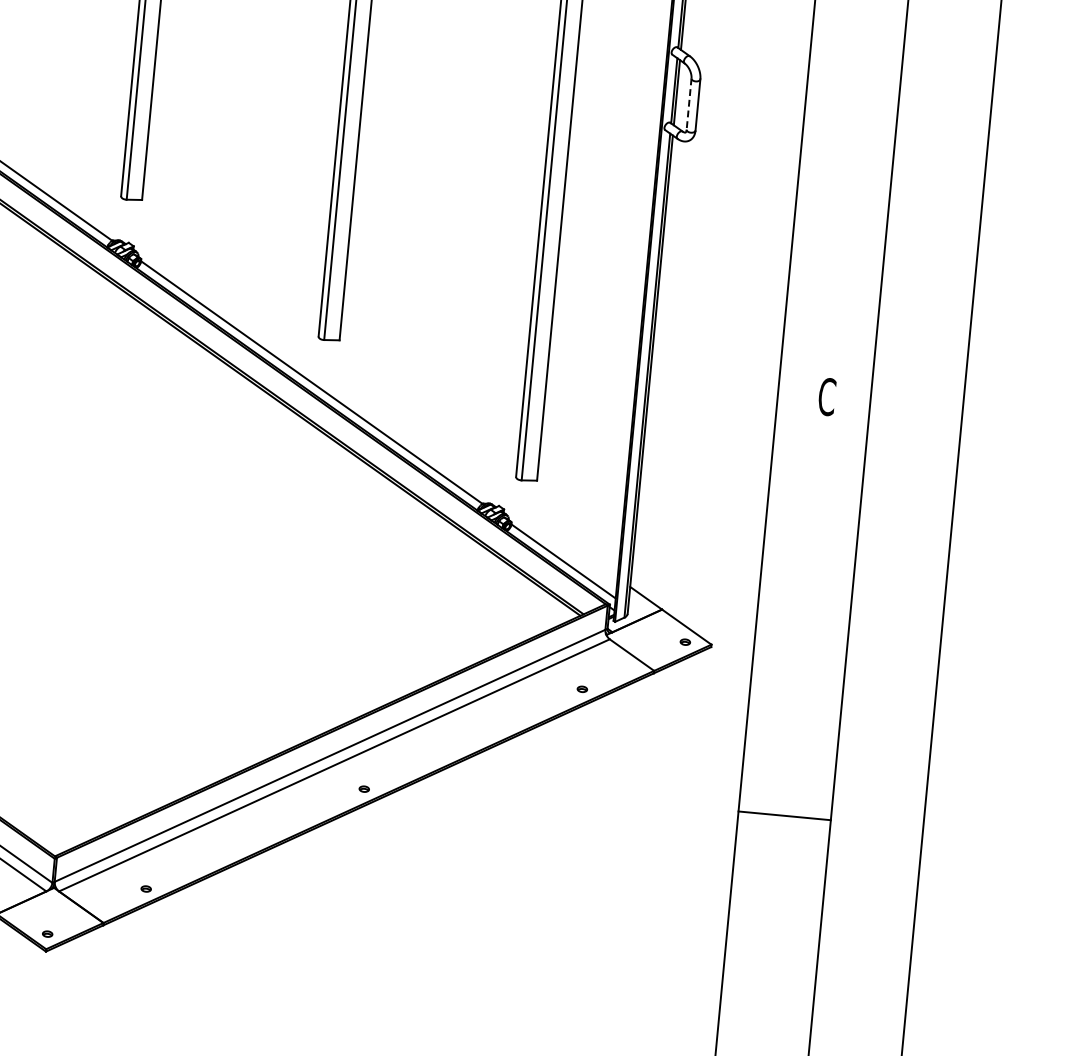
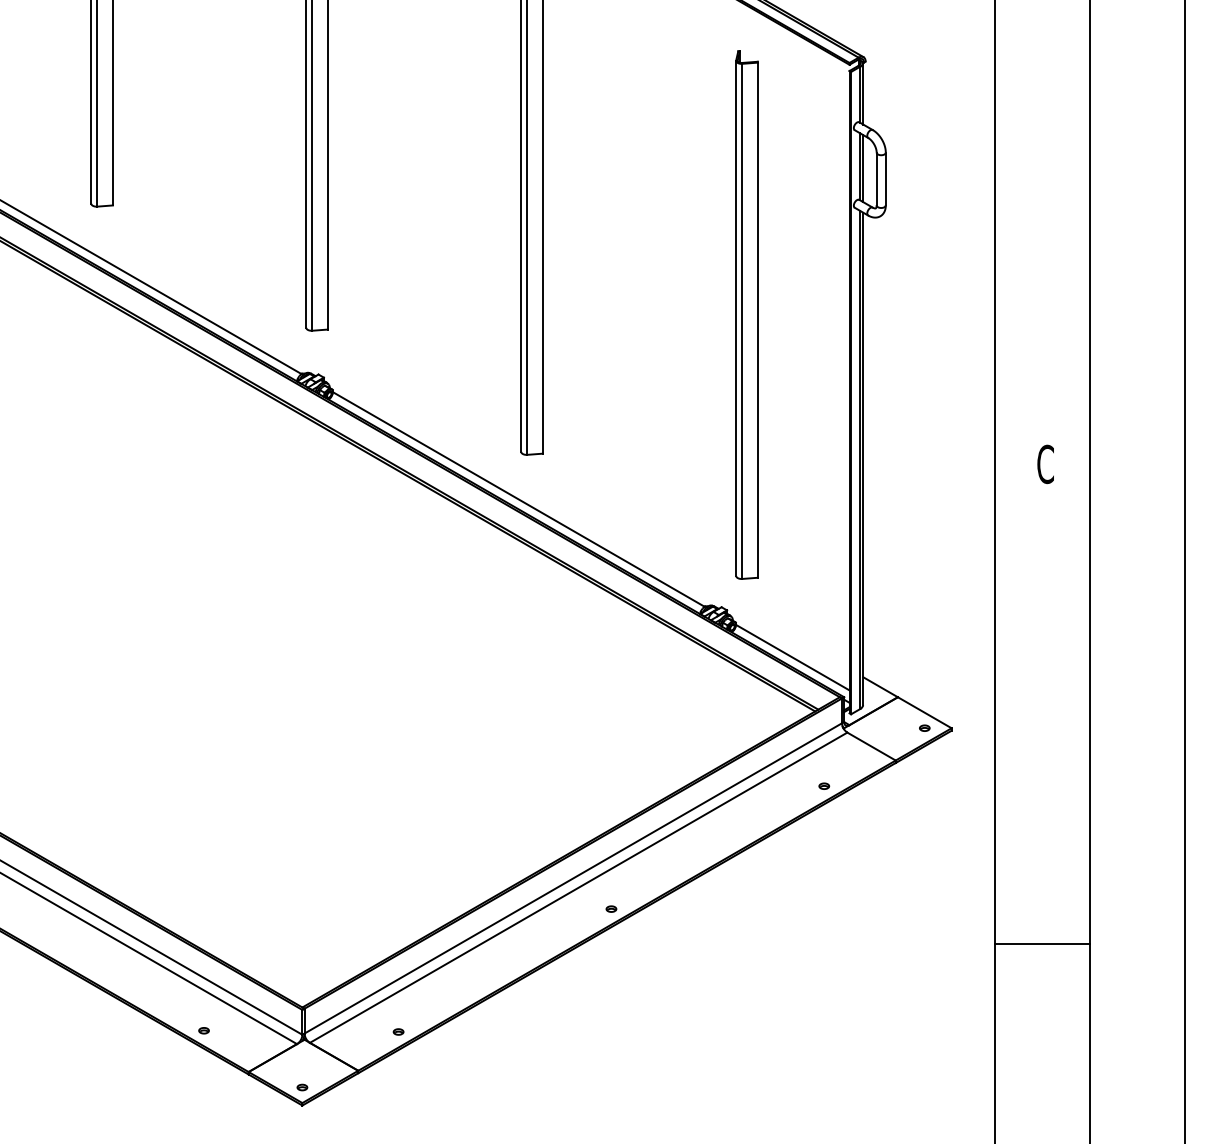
line: (688, 104) -> (876, 179), dashed -> solid
line: (784, 815) -> (1042, 943), moved

